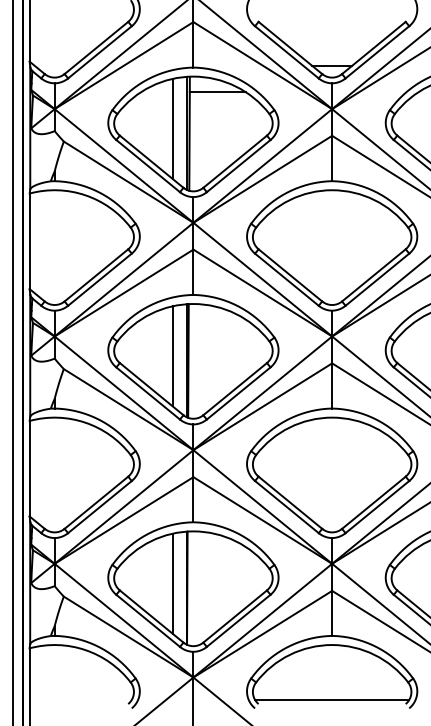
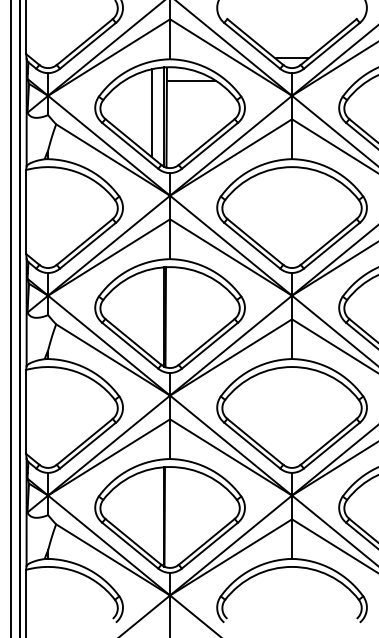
line: (172, 356) -> (151, 313), removed
line: (172, 583) -> (151, 512), removed
line: (331, 700) -> (291, 615), removed

